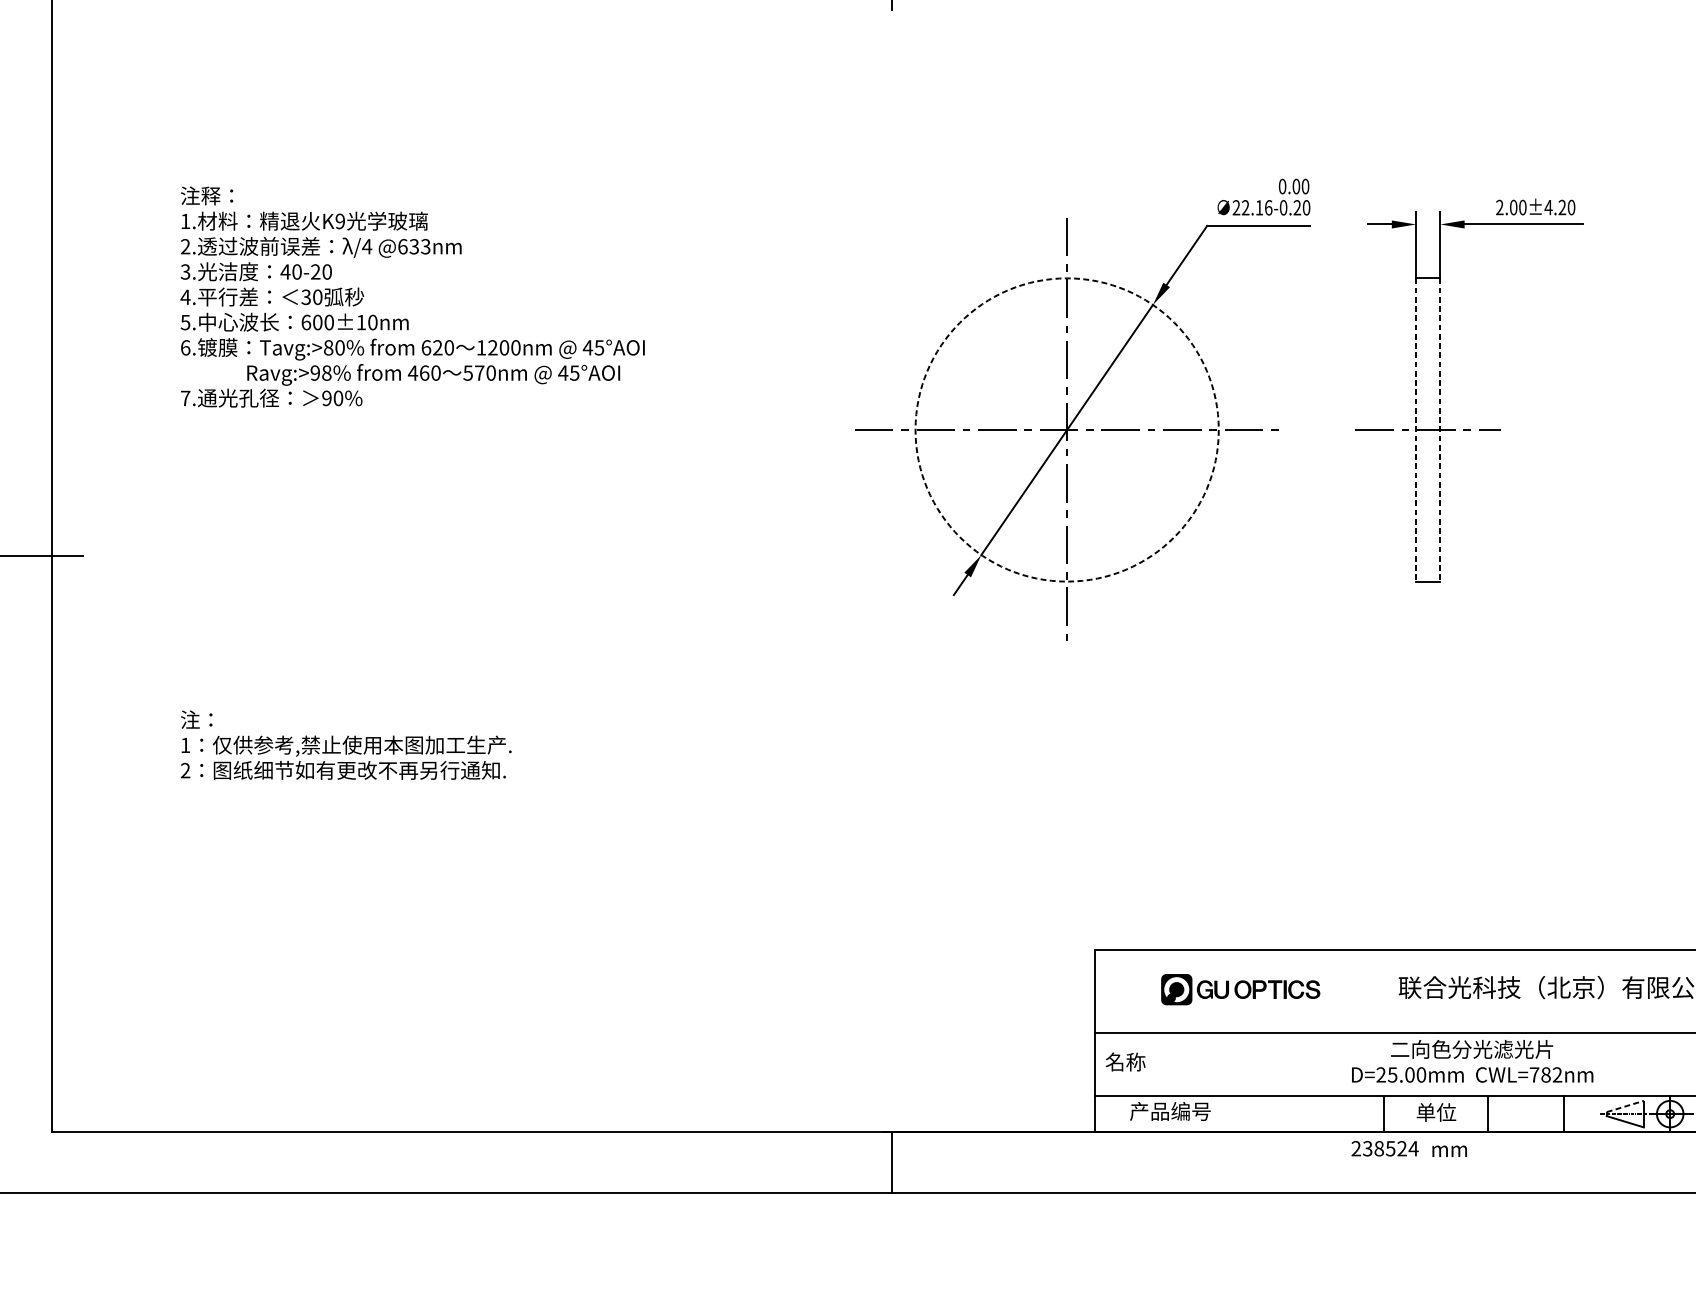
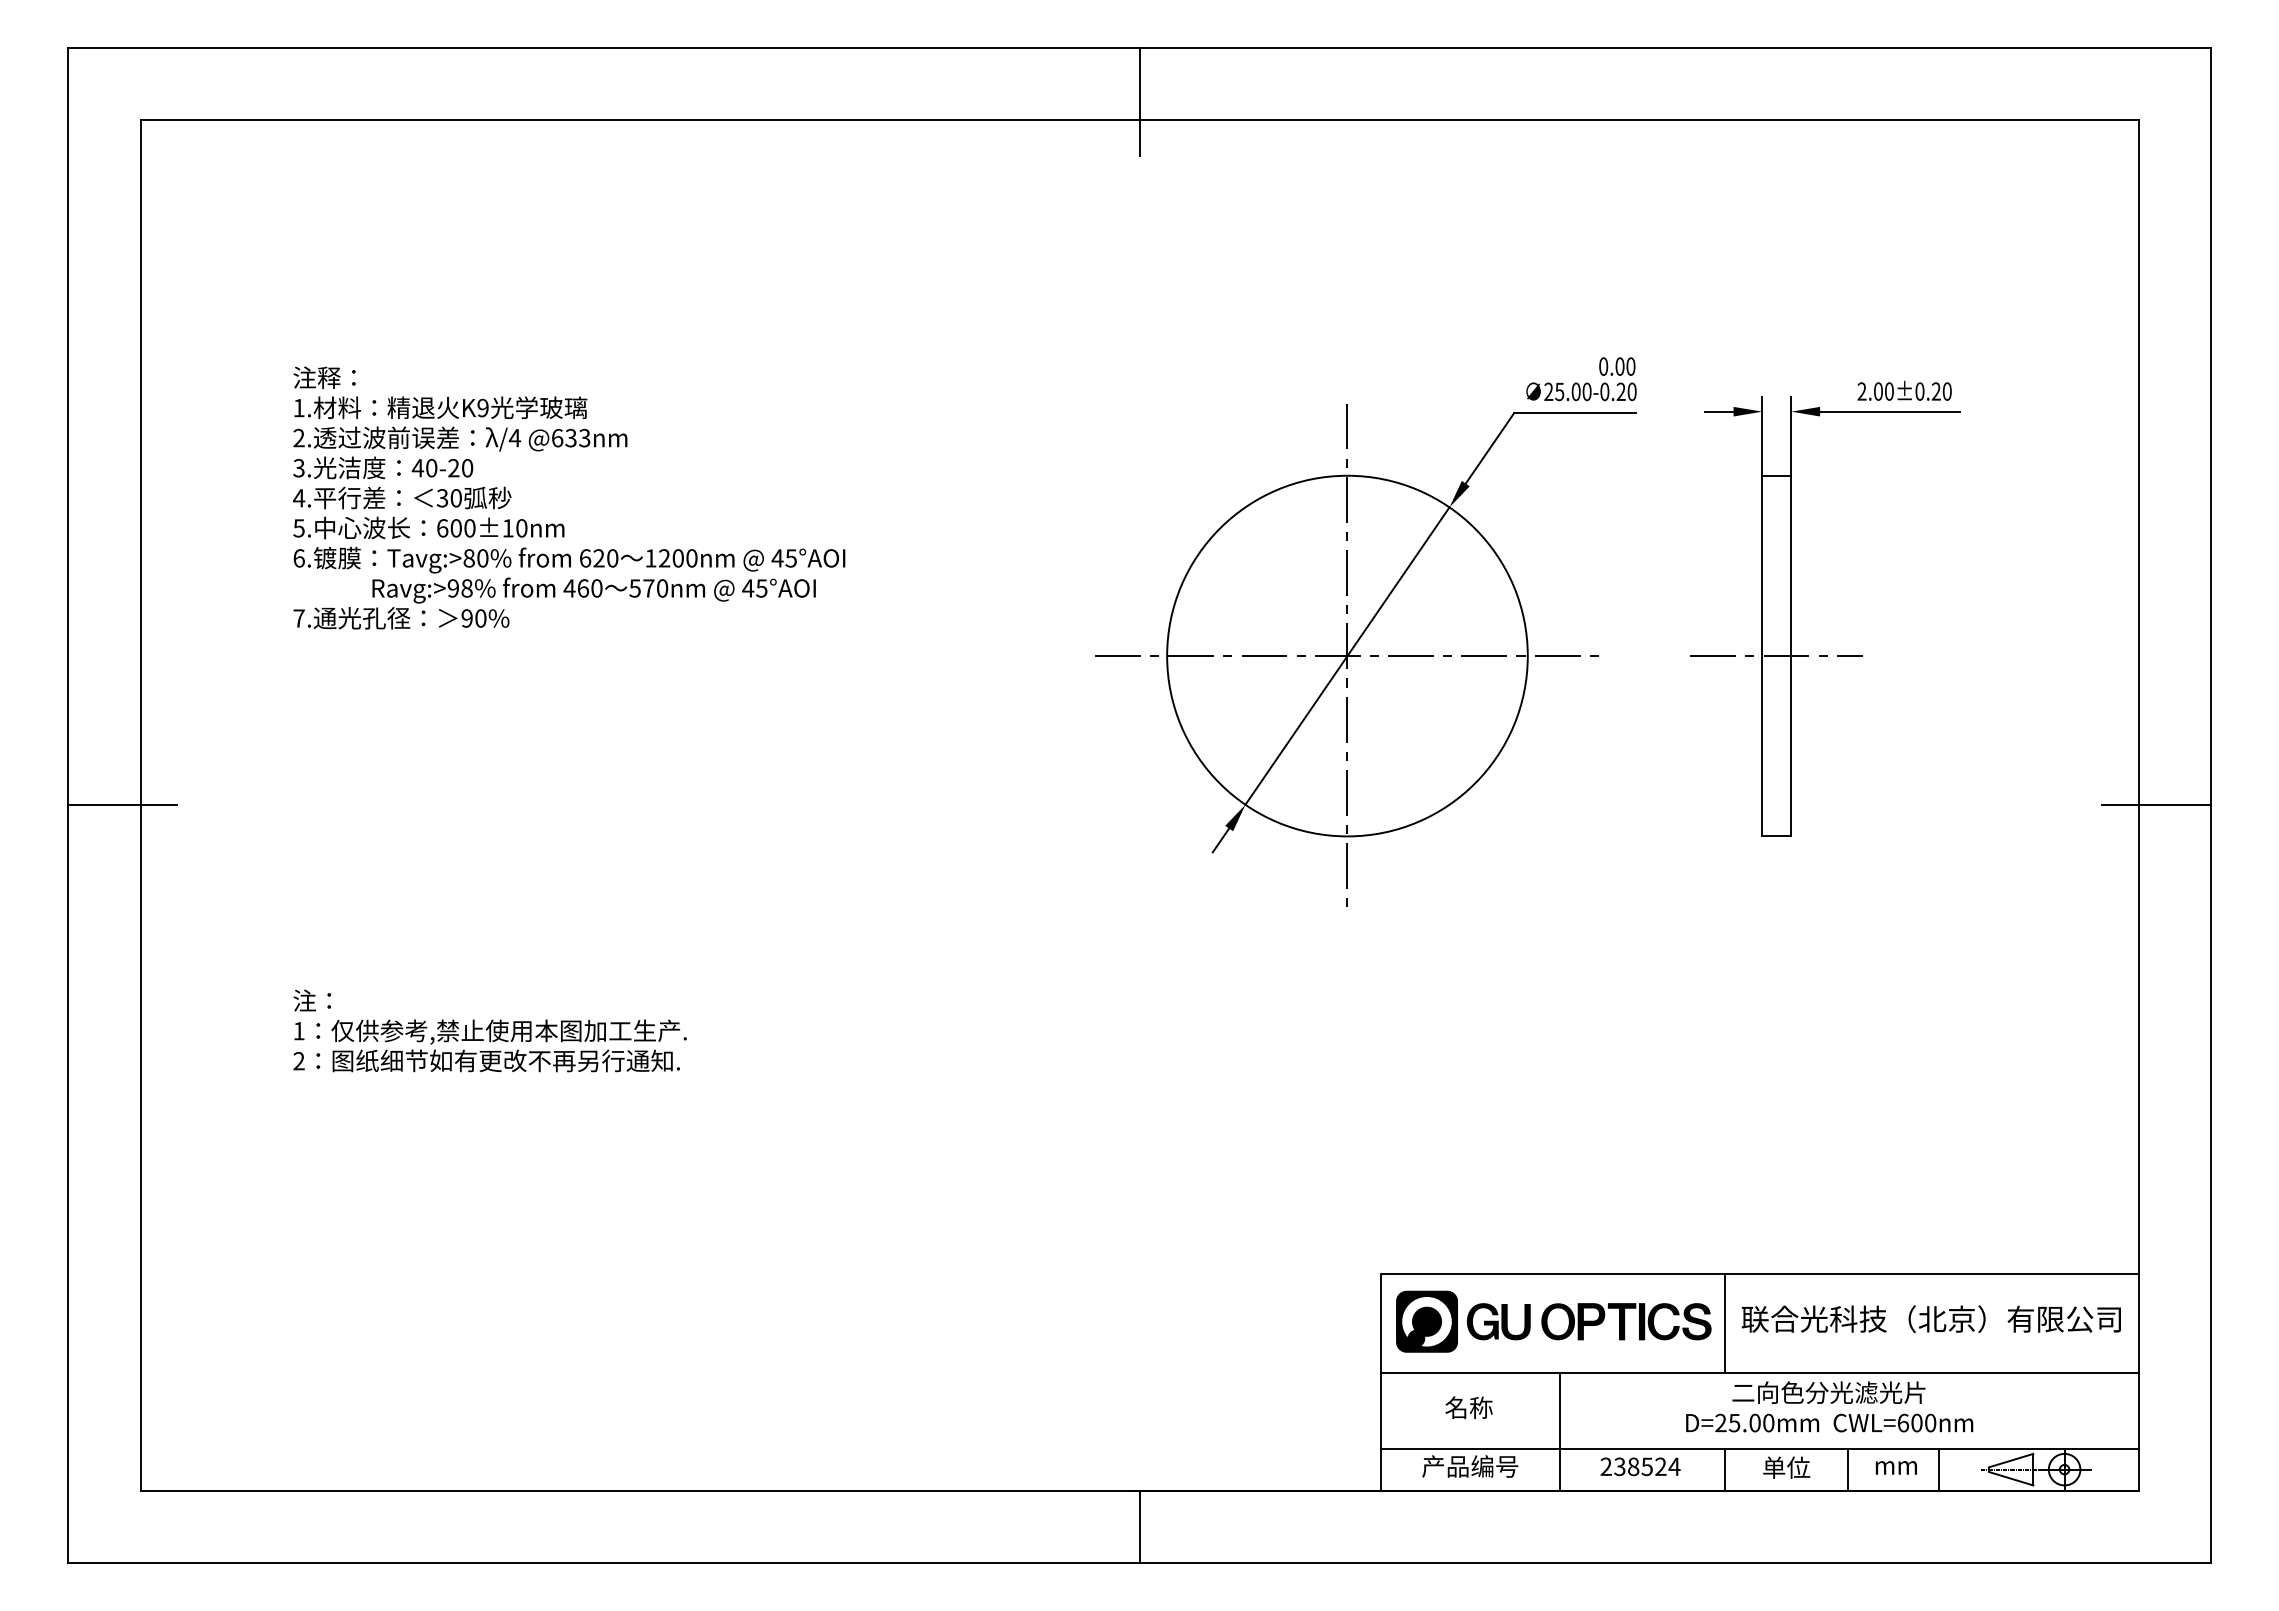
text: (1257, 207) -> (1573, 391), 22.16 -> 25.00
text: (1548, 207) -> (1919, 391), 2.00±4.20 -> 2.00±0.20
circle: (1067, 429) -> (1347, 655), dashed -> solid
line: (1416, 430) -> (1762, 656), dashed -> solid
line: (1440, 430) -> (1791, 656), dashed -> solid
part: (1240, 989) -> (1553, 1321), size x1.67
line: (1384, 991) -> (1724, 1323), added
text: (1125, 1061) -> (1468, 1407), moved
text: (1545, 1074) -> (1916, 1422), CWL=782nm -> CWL=600nm
line: (1245, 1082) -> (1559, 1431), added
line: (1625, 1106) -> (2011, 1460), dashed -> solid
text: (1385, 1148) -> (1640, 1466), moved
text: (1448, 1150) -> (1895, 1467), moved

